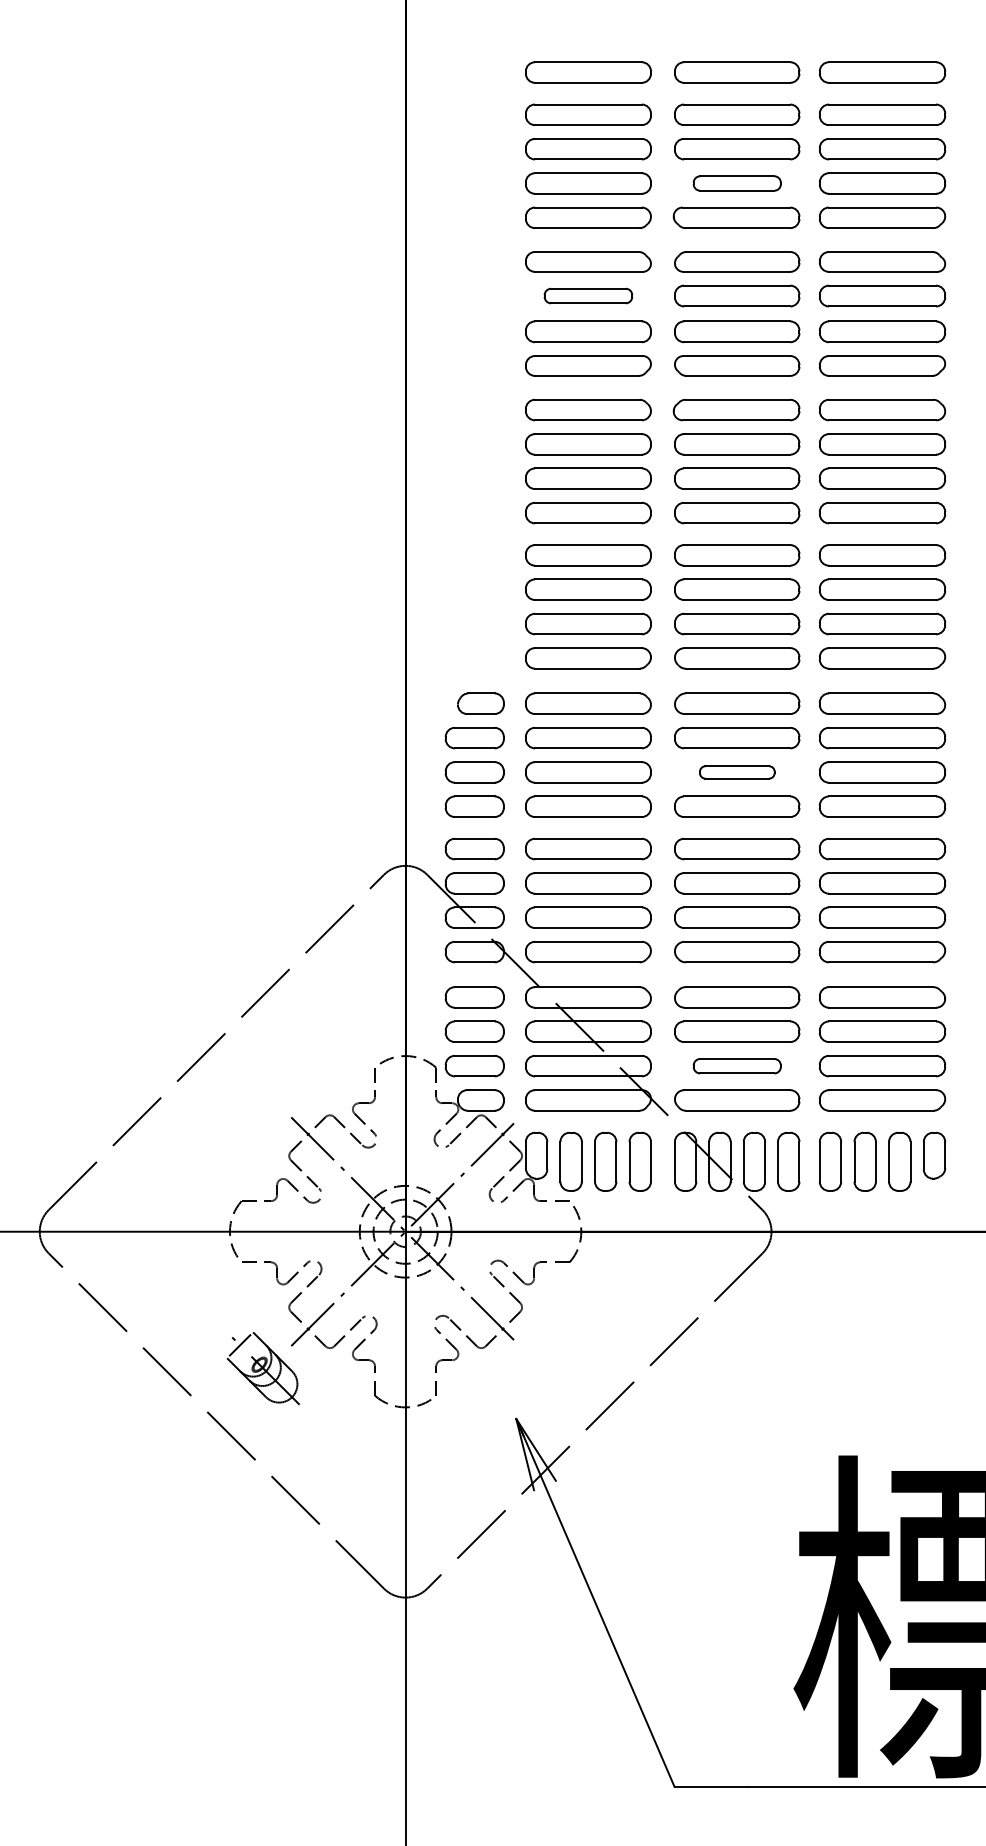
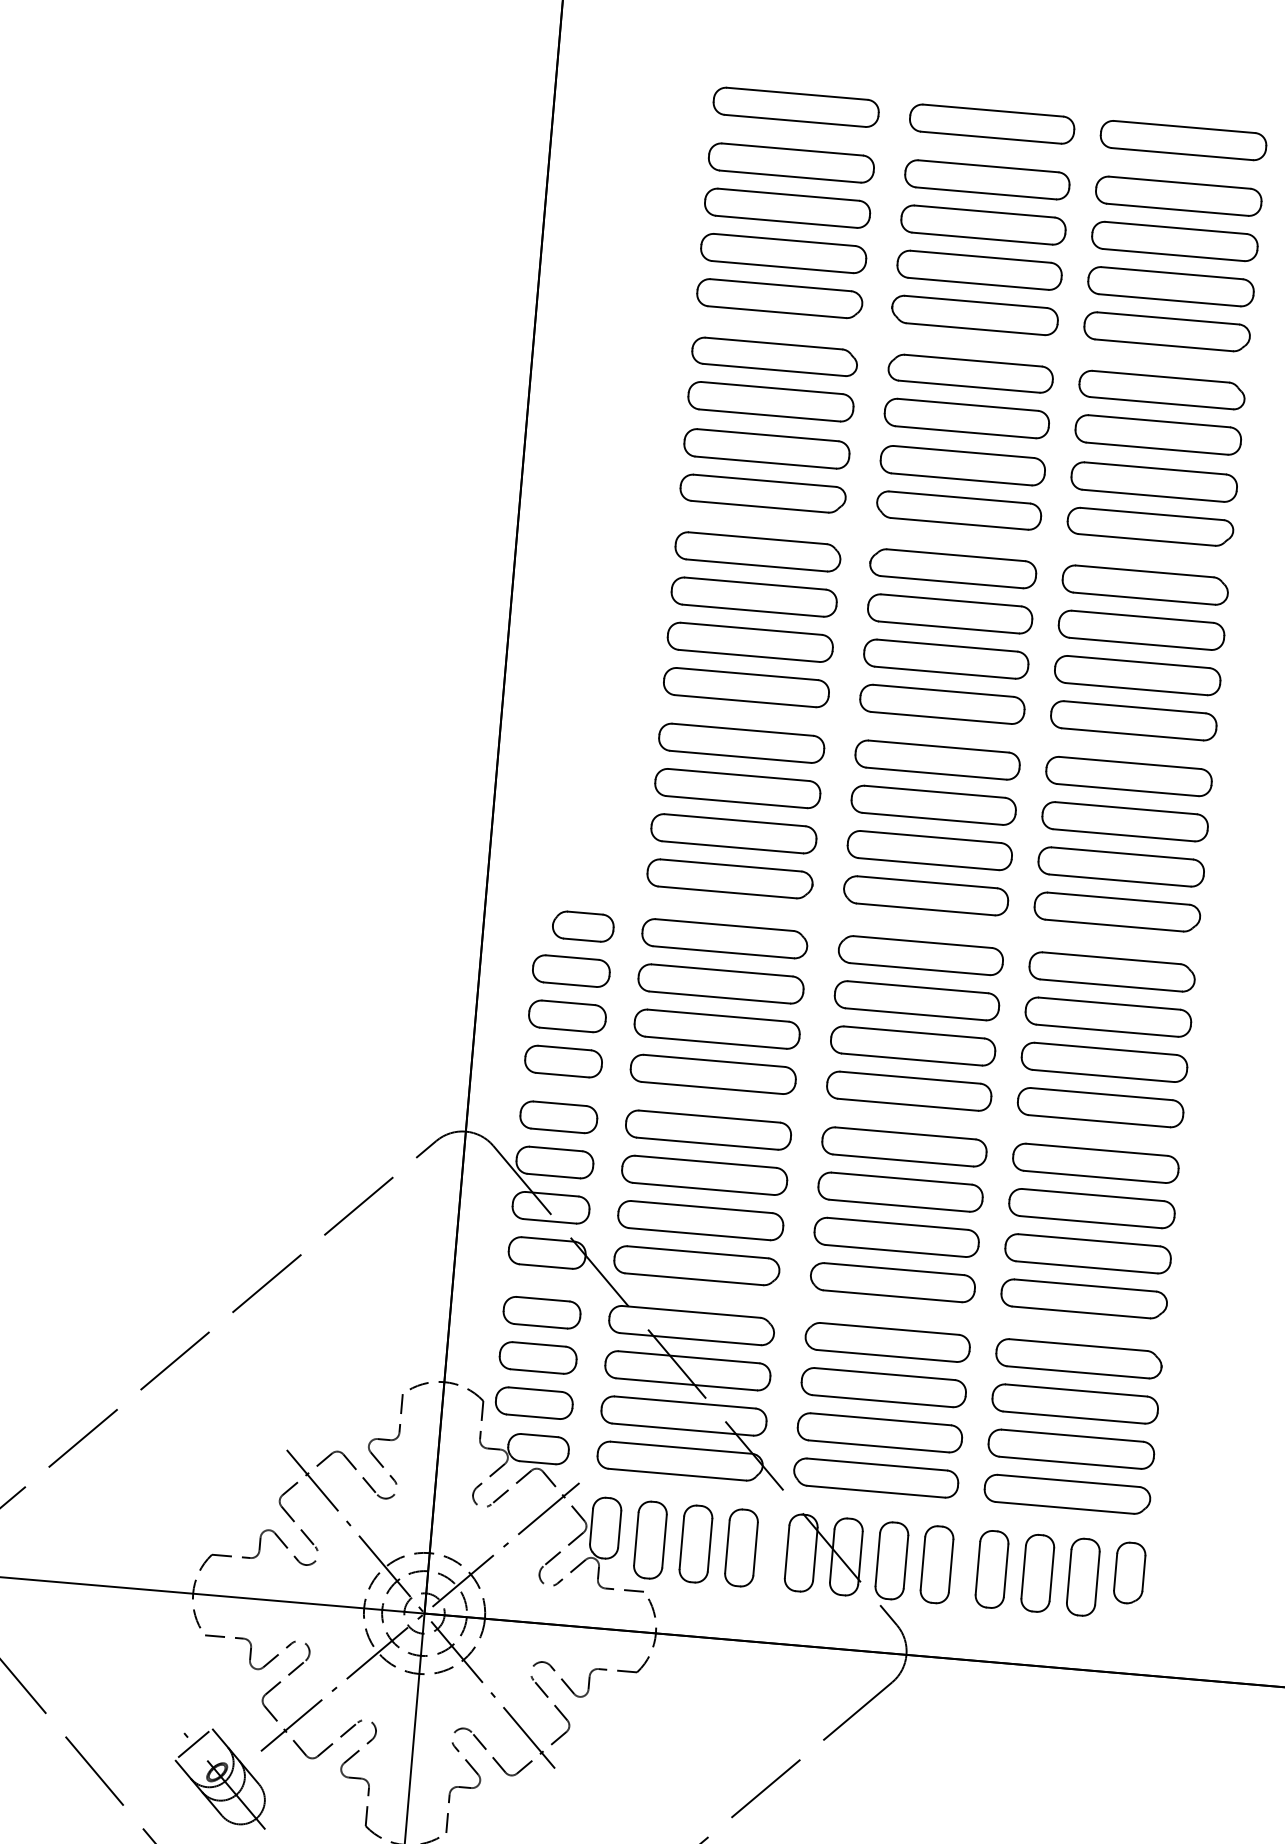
part: (737, 183) -> (980, 270), size x1.43
part: (588, 295) -> (771, 401), size x1.43
part: (737, 772) -> (913, 1046), size x1.67
part: (737, 1066) -> (880, 1433), size x1.43

